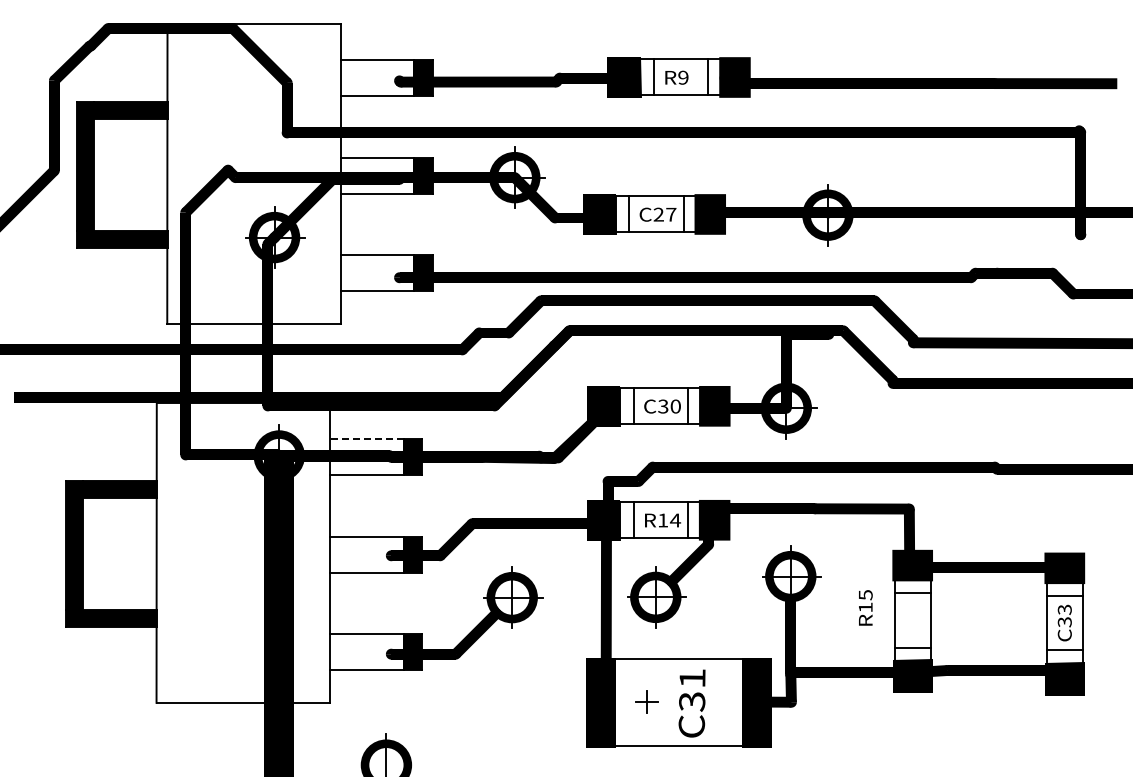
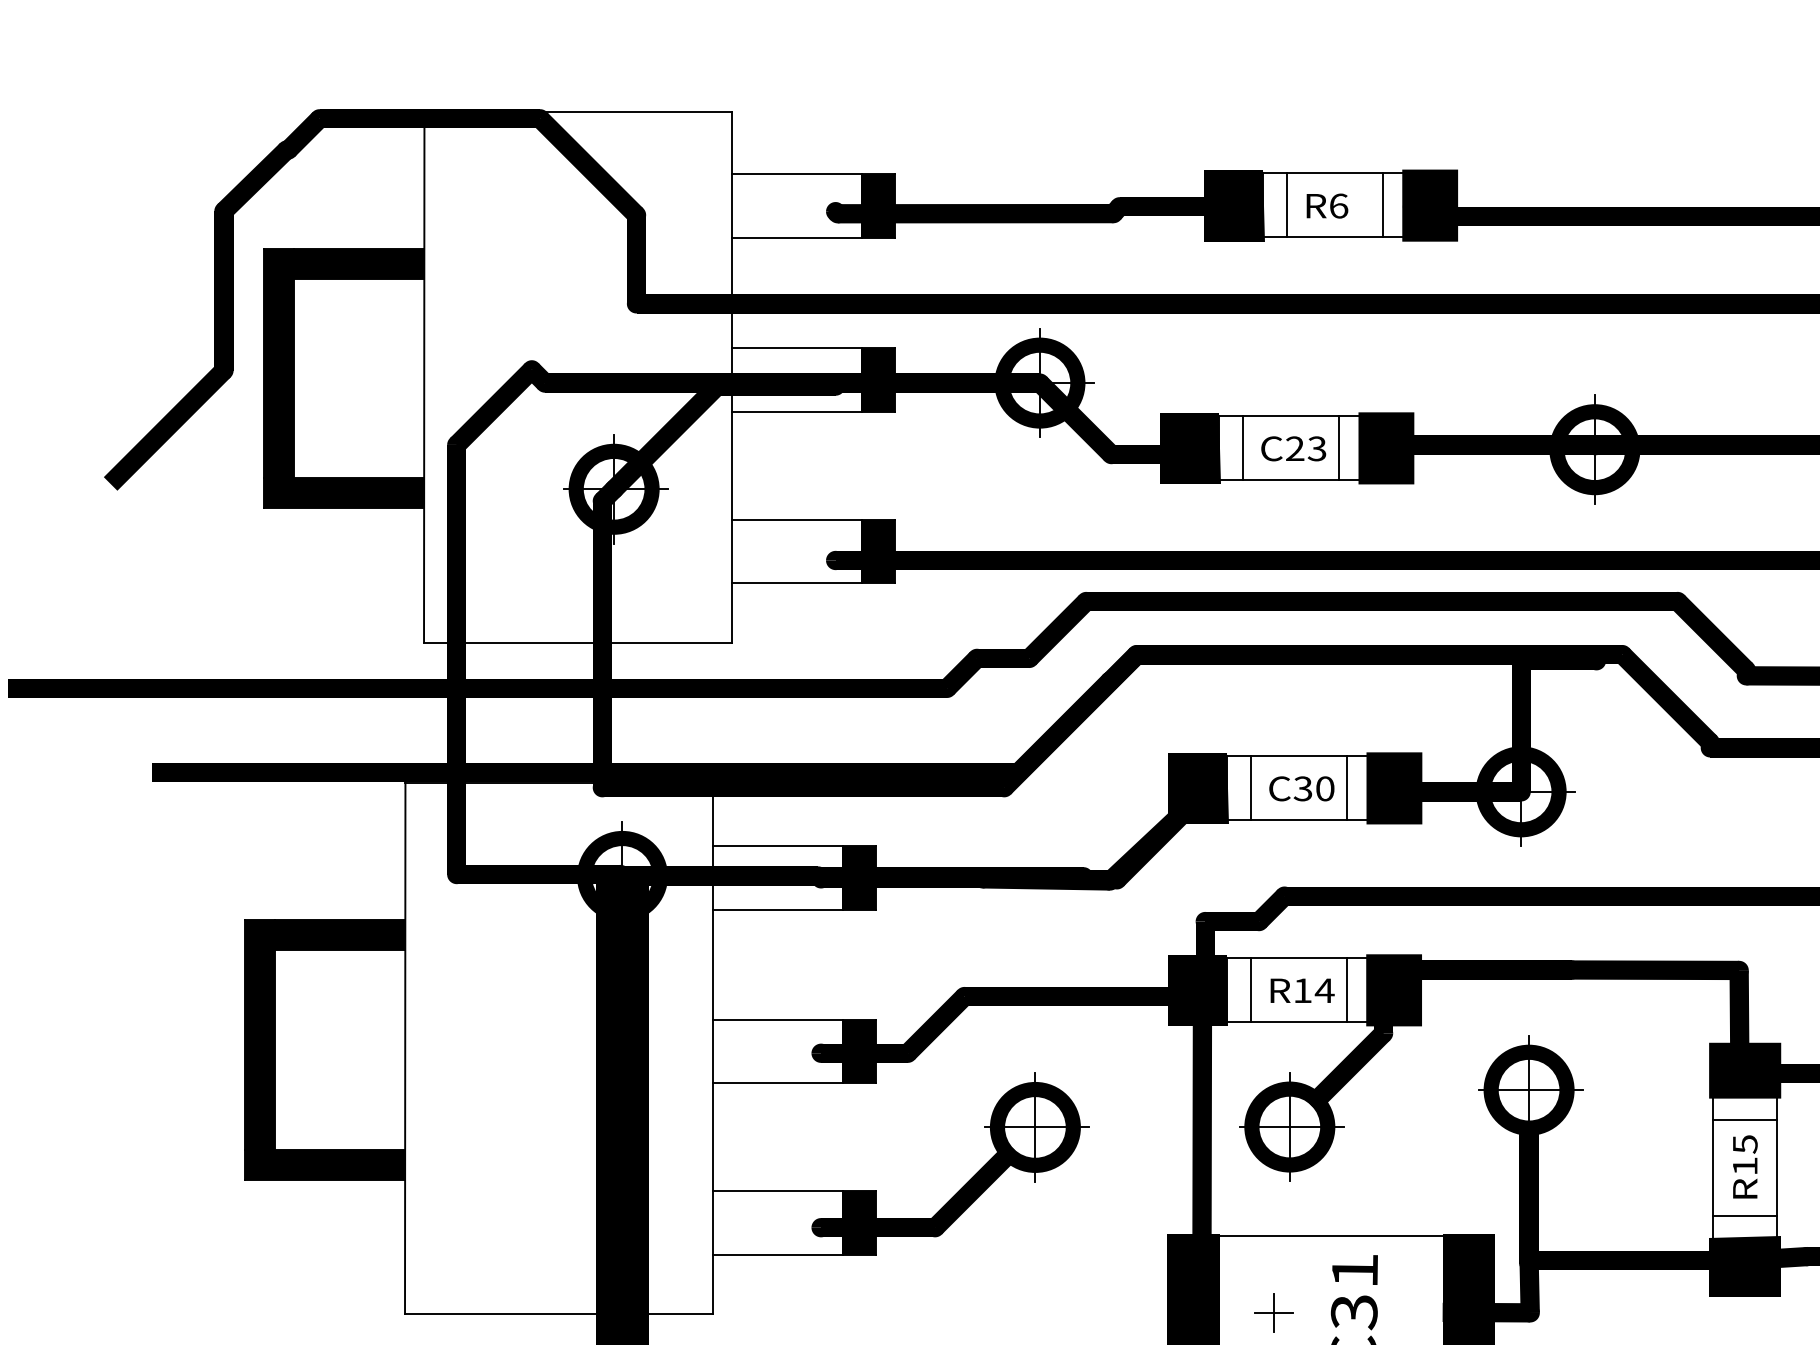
text: (683, 77) -> (1338, 205), R9 -> R6
text: (671, 214) -> (1317, 448), C27 -> C23
line: (366, 438) -> (777, 845), dashed -> solid
text: (865, 607) -> (1744, 1166), moved

